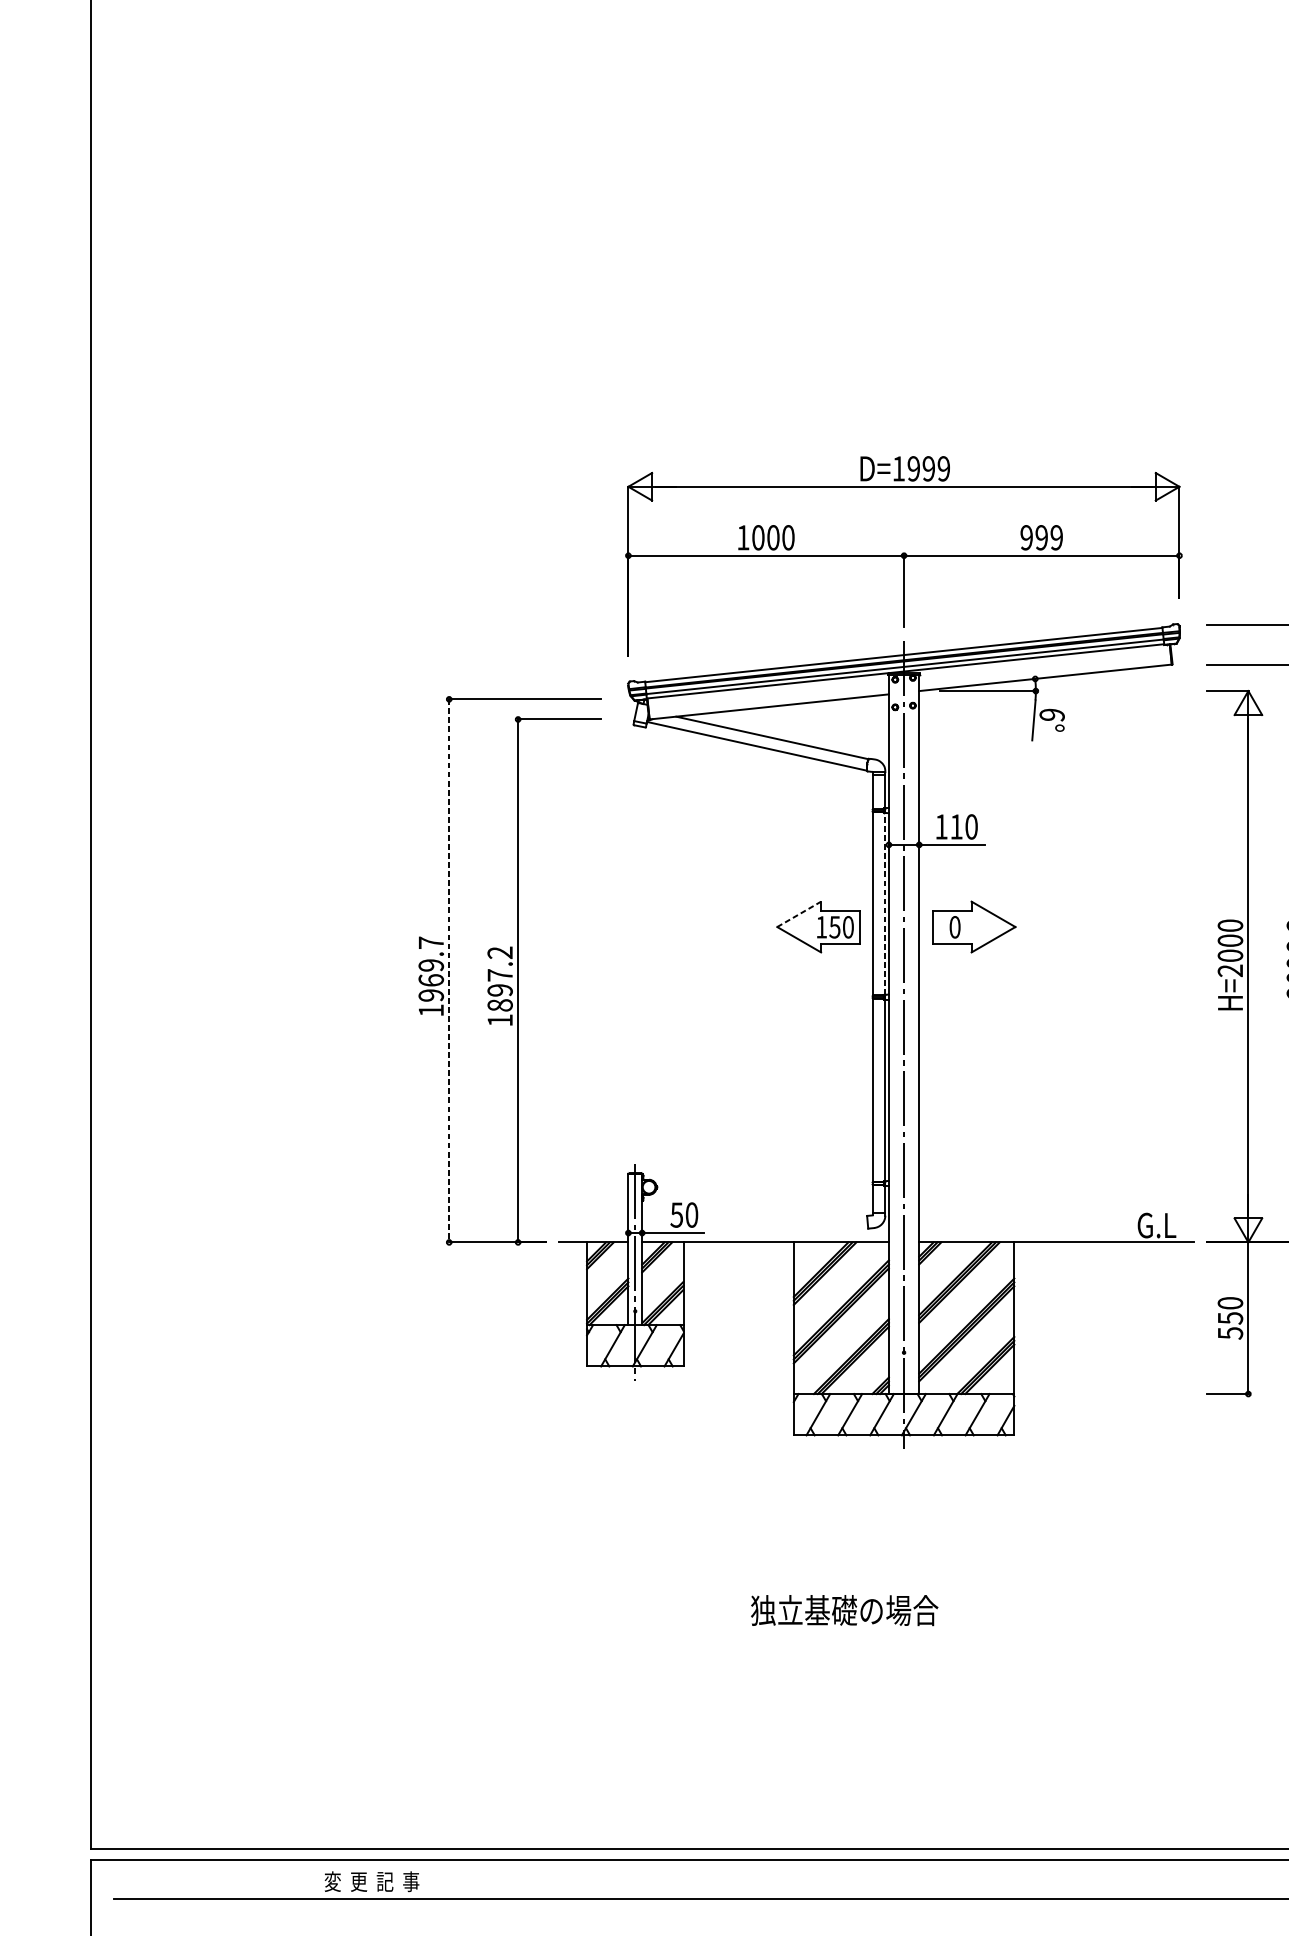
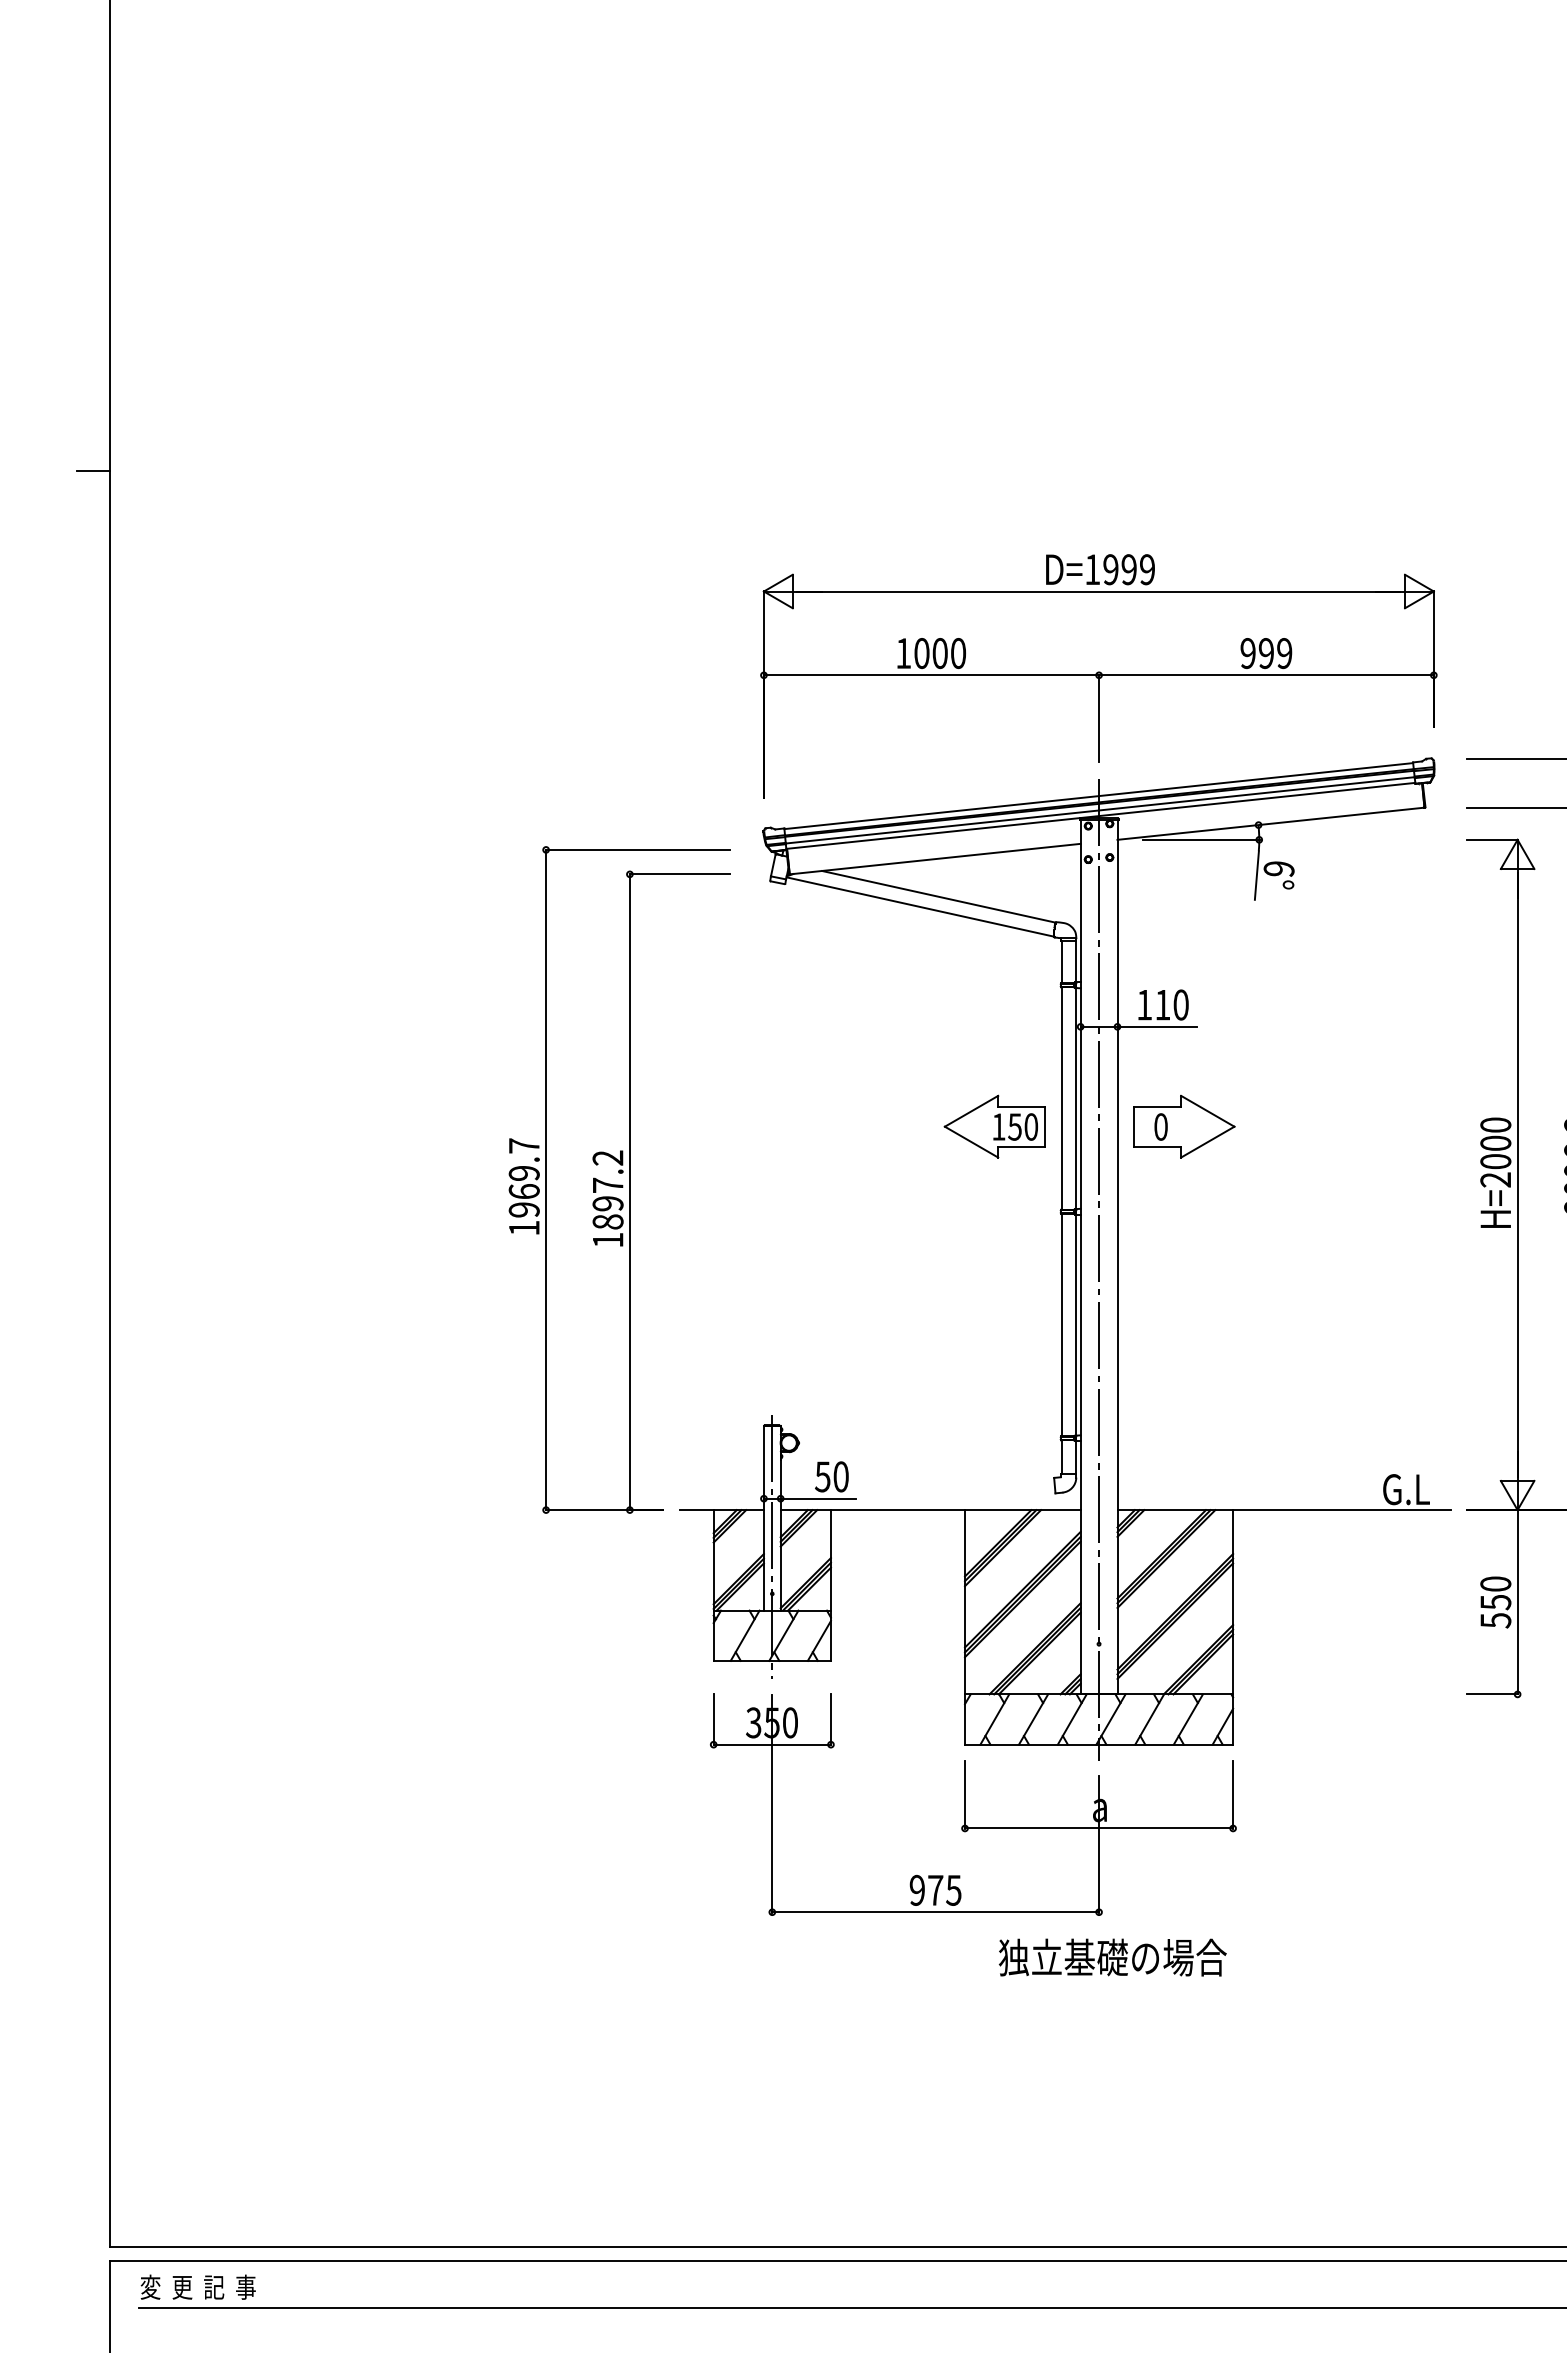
line: (76, 388) -> (93, 471), added
line: (884, 903) -> (1075, 1098), dashed -> solid
line: (799, 914) -> (971, 1111), dashed -> solid
line: (449, 971) -> (546, 1180), dashed -> solid
part: (794, 1484) -> (965, 1804), added
text: (844, 1610) -> (1112, 1957), moved
text: (371, 1881) -> (197, 2286), moved

